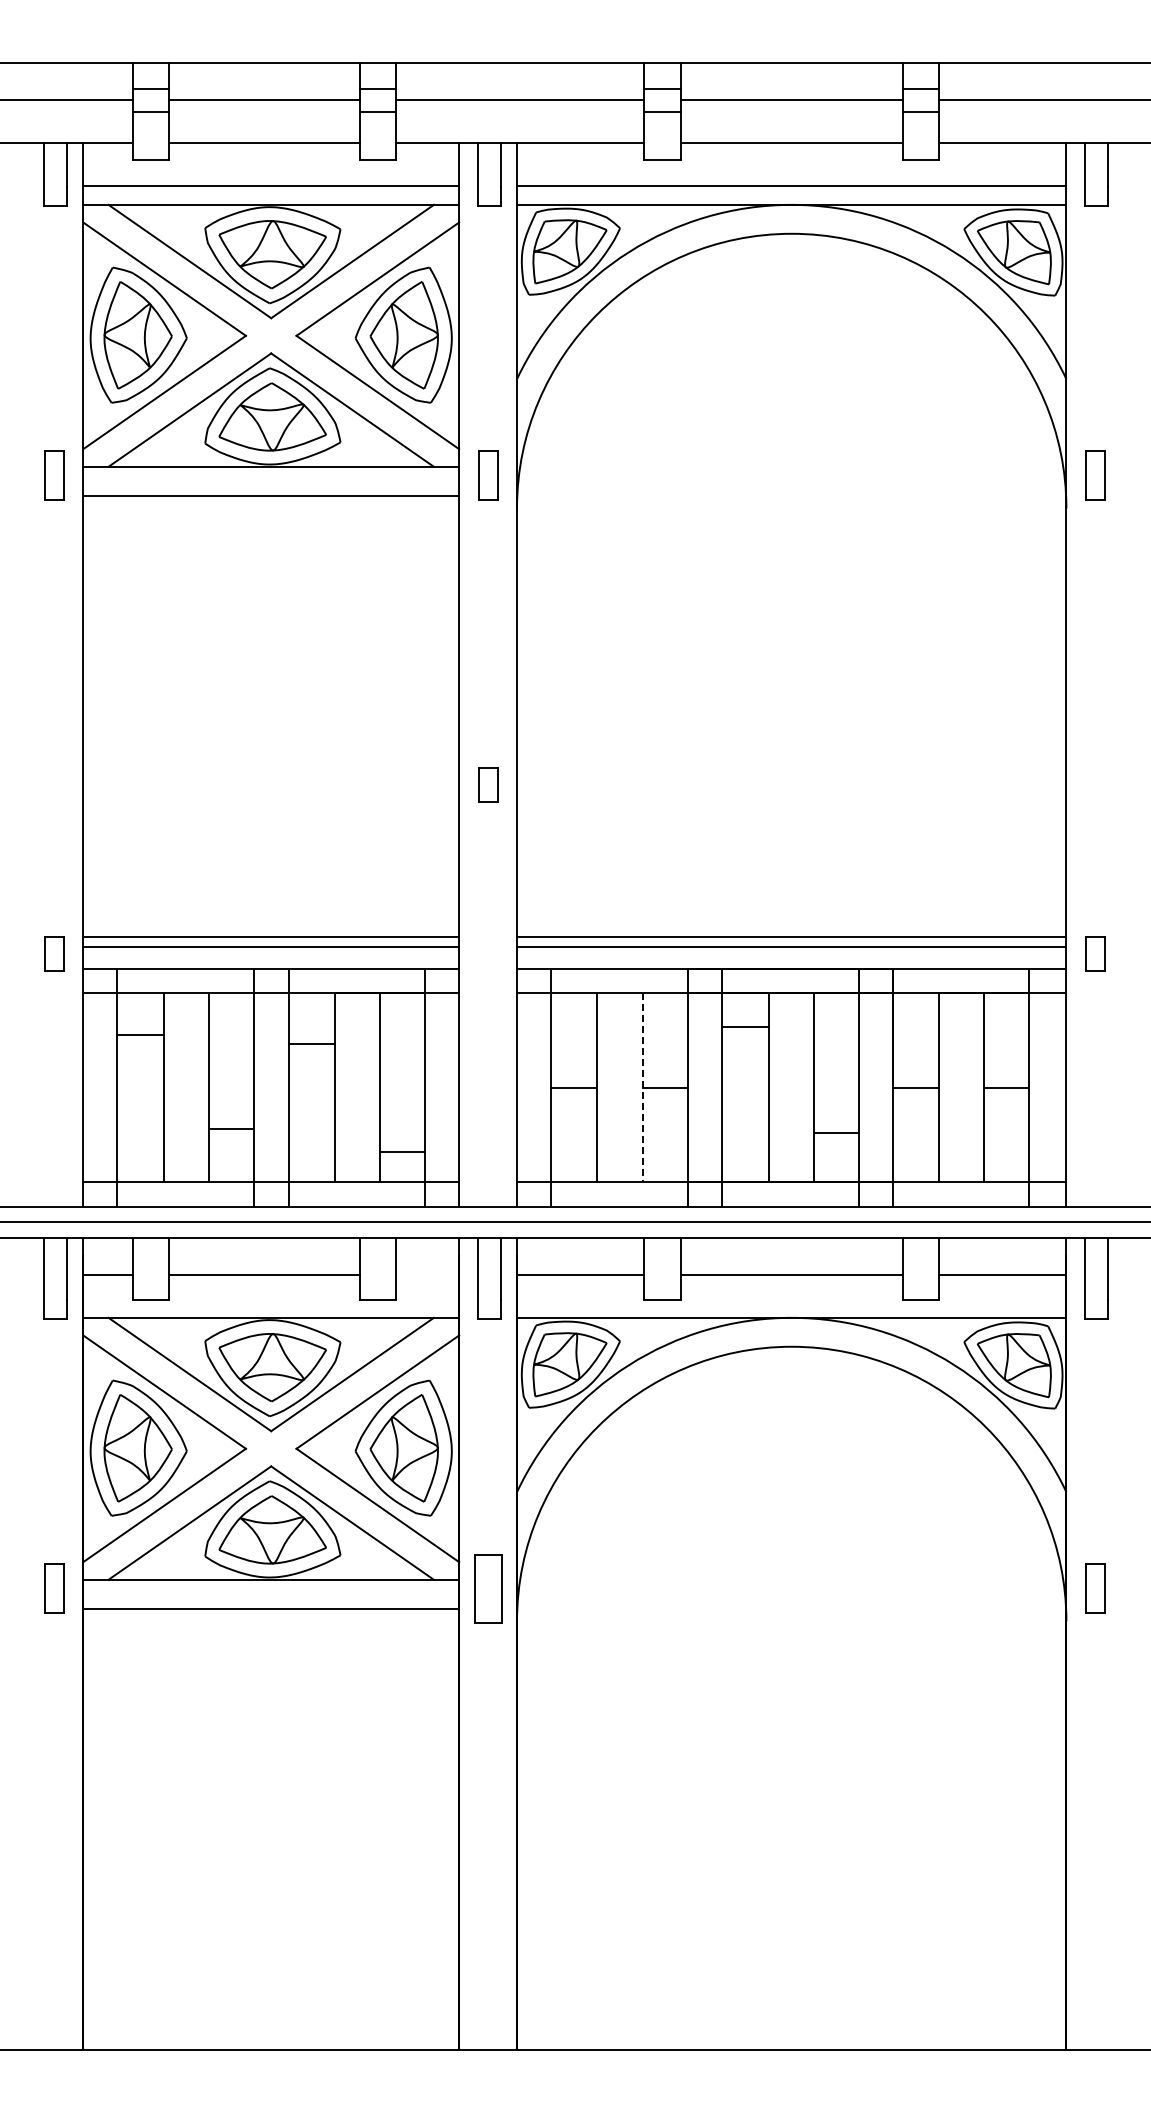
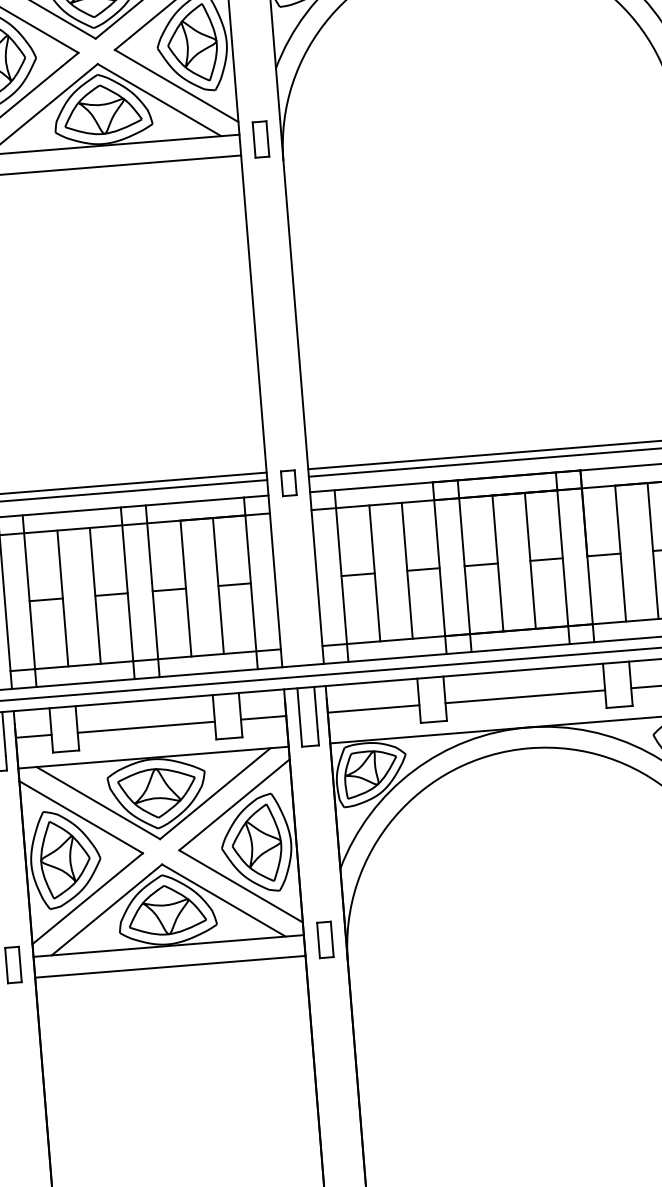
part: (488, 784) -> (288, 483), moved
line: (745, 1026) -> (481, 564), moved
line: (140, 1034) -> (46, 599), moved
line: (311, 1043) -> (169, 589), moved
line: (642, 1088) -> (407, 571), dashed -> solid
line: (230, 1128) -> (110, 594), moved
line: (835, 1132) -> (546, 559), moved
line: (402, 1151) -> (234, 584), moved
line: (427, 1275) -> (263, 718), added
part: (488, 1588) -> (325, 939), size x0.71

